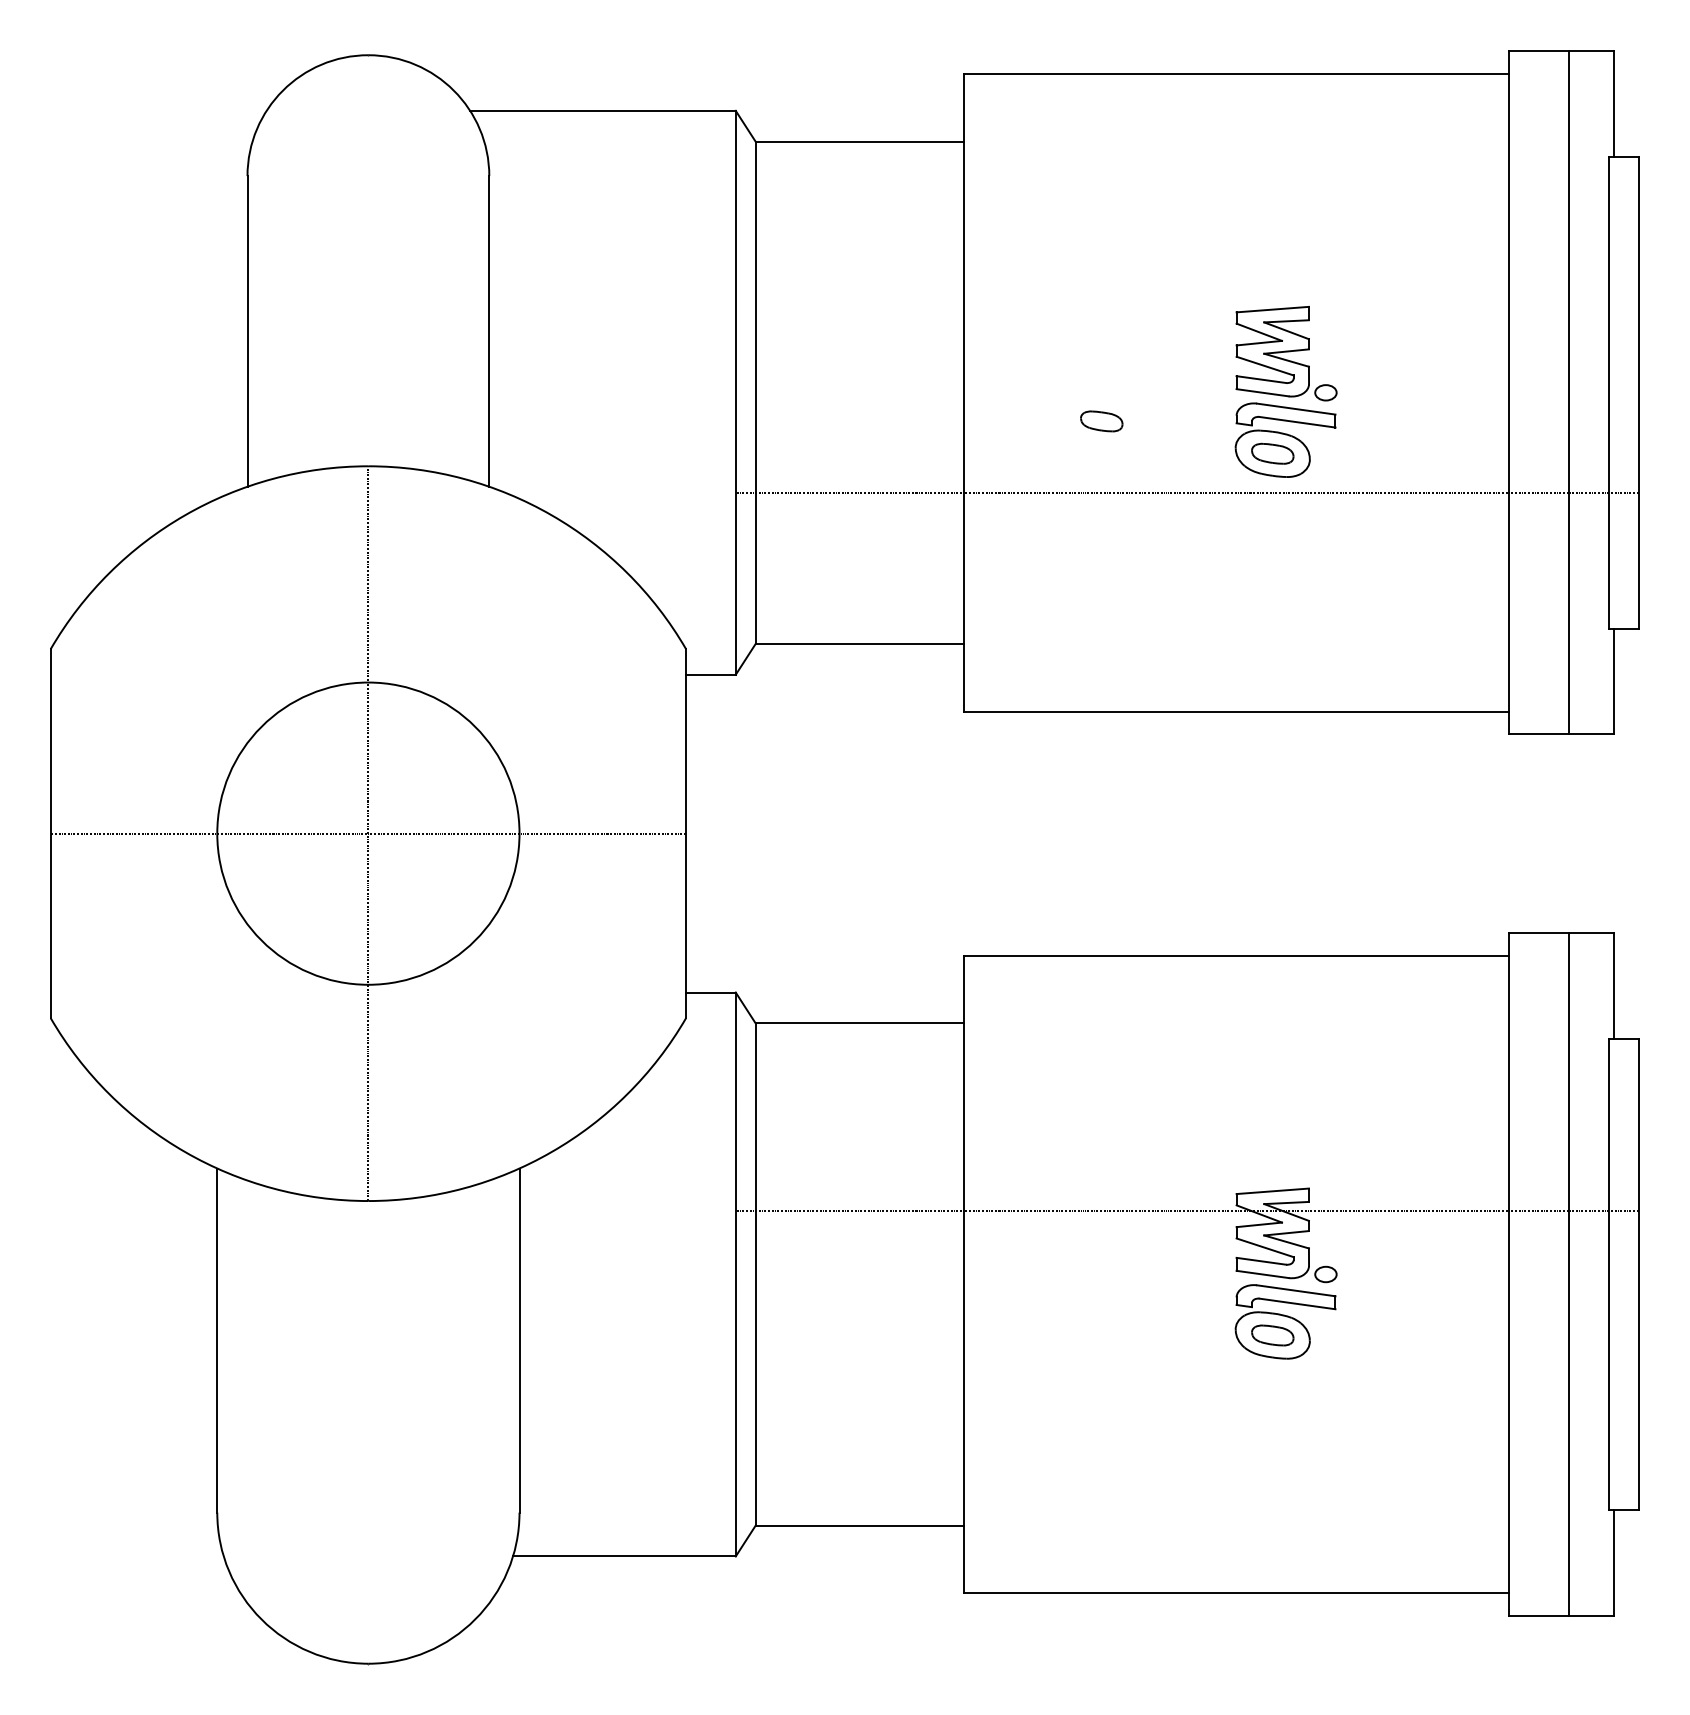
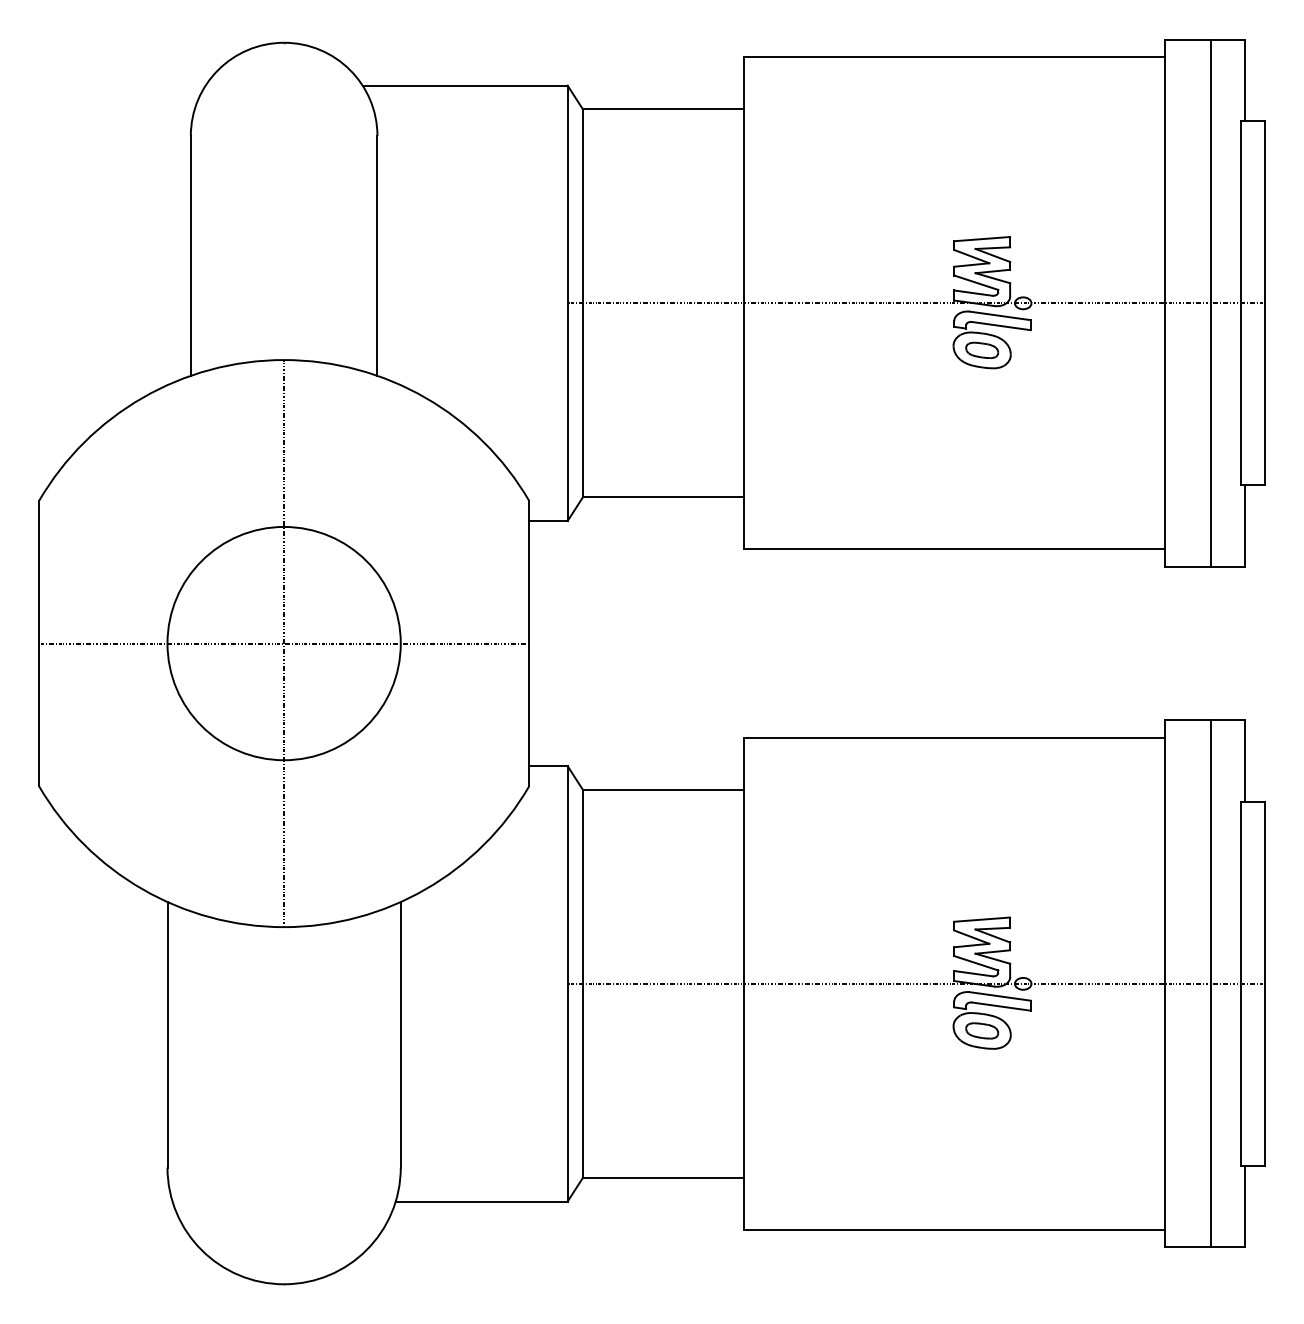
part: (1102, 420) -> (850, 324), removed
line: (1187, 492) -> (916, 303), moved
line: (1187, 1210) -> (916, 983), moved

